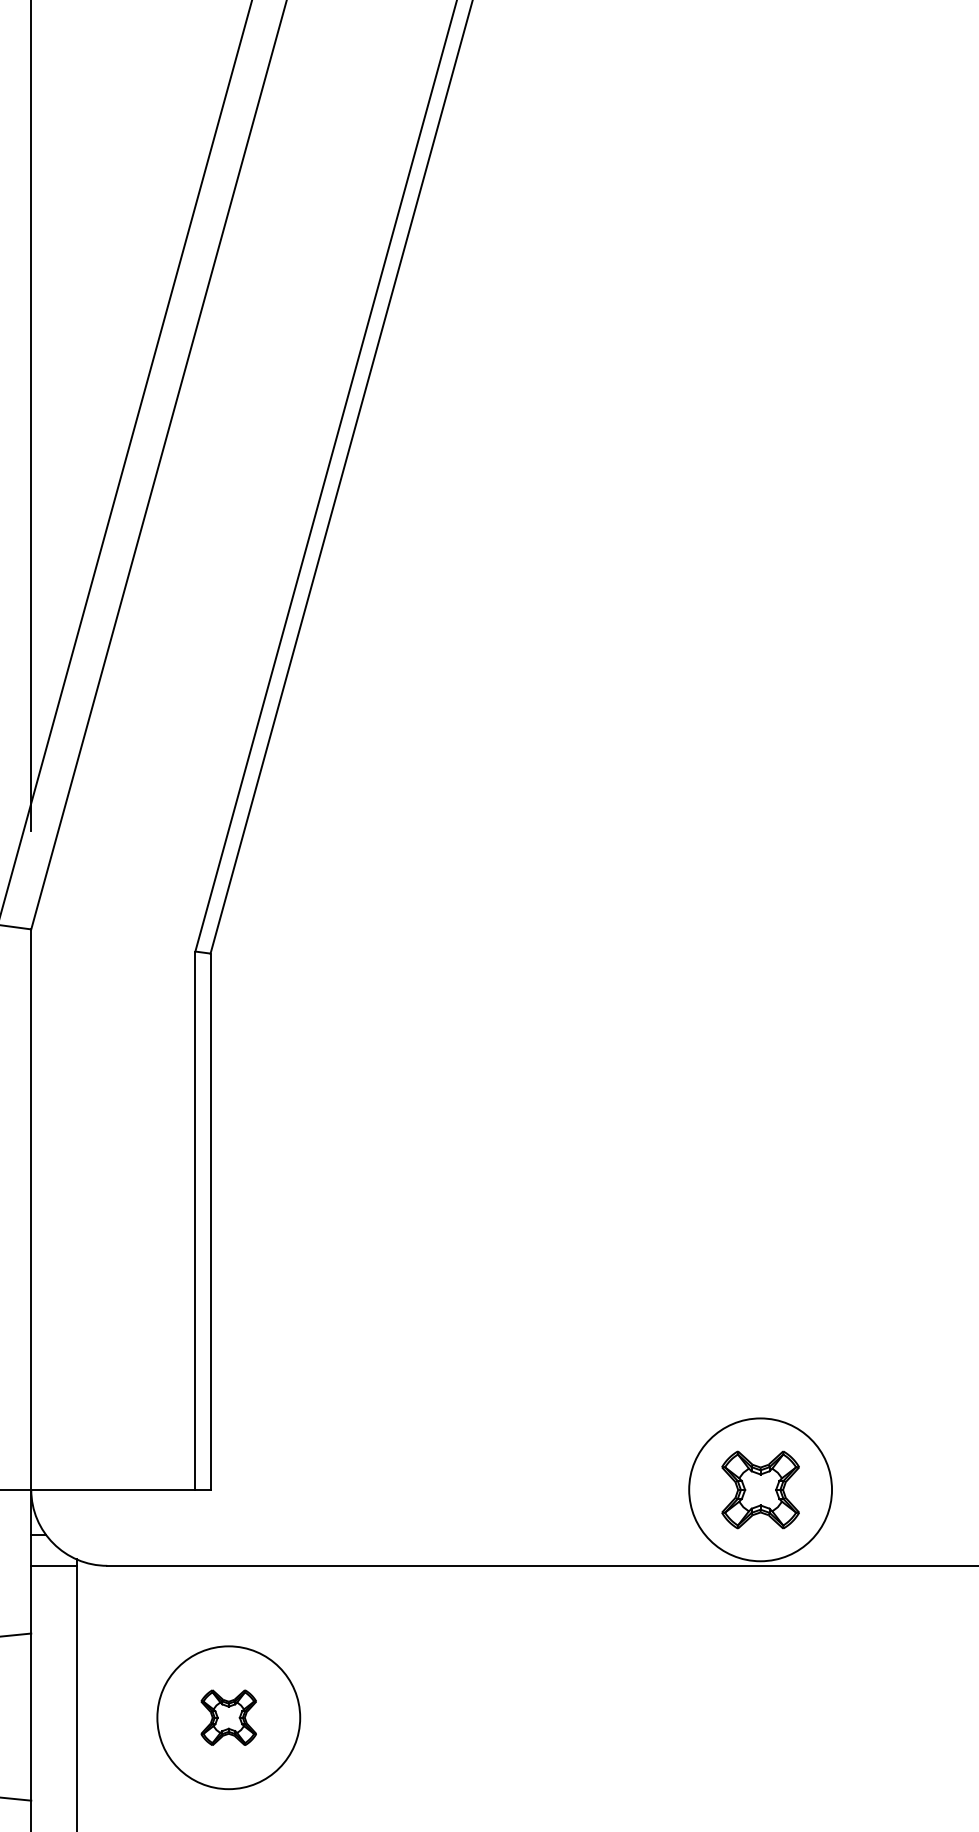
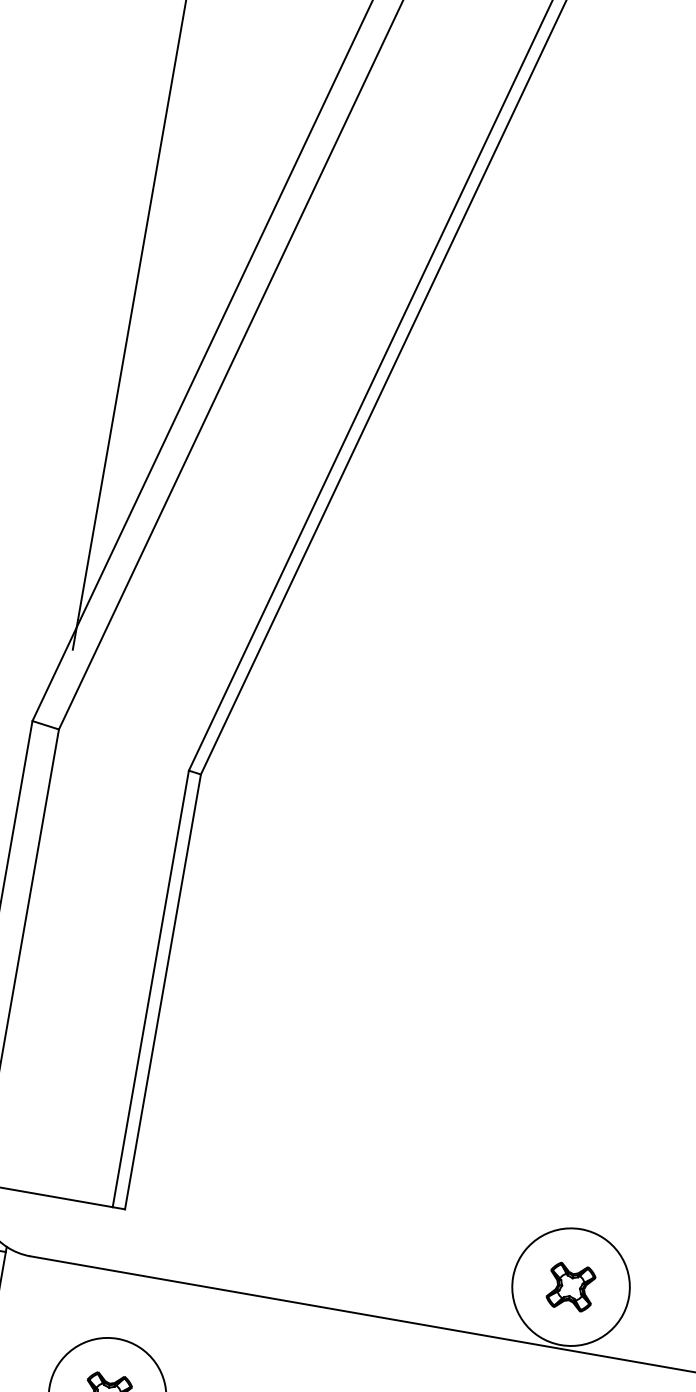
part: (760, 1489) -> (571, 1286), size x0.71

